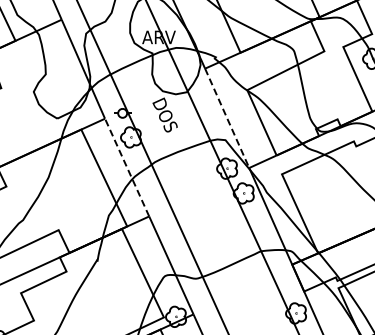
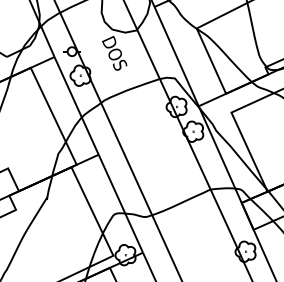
line: (227, 118) -> (176, 56), dashed -> solid
line: (127, 167) -> (76, 105), dashed -> solid

